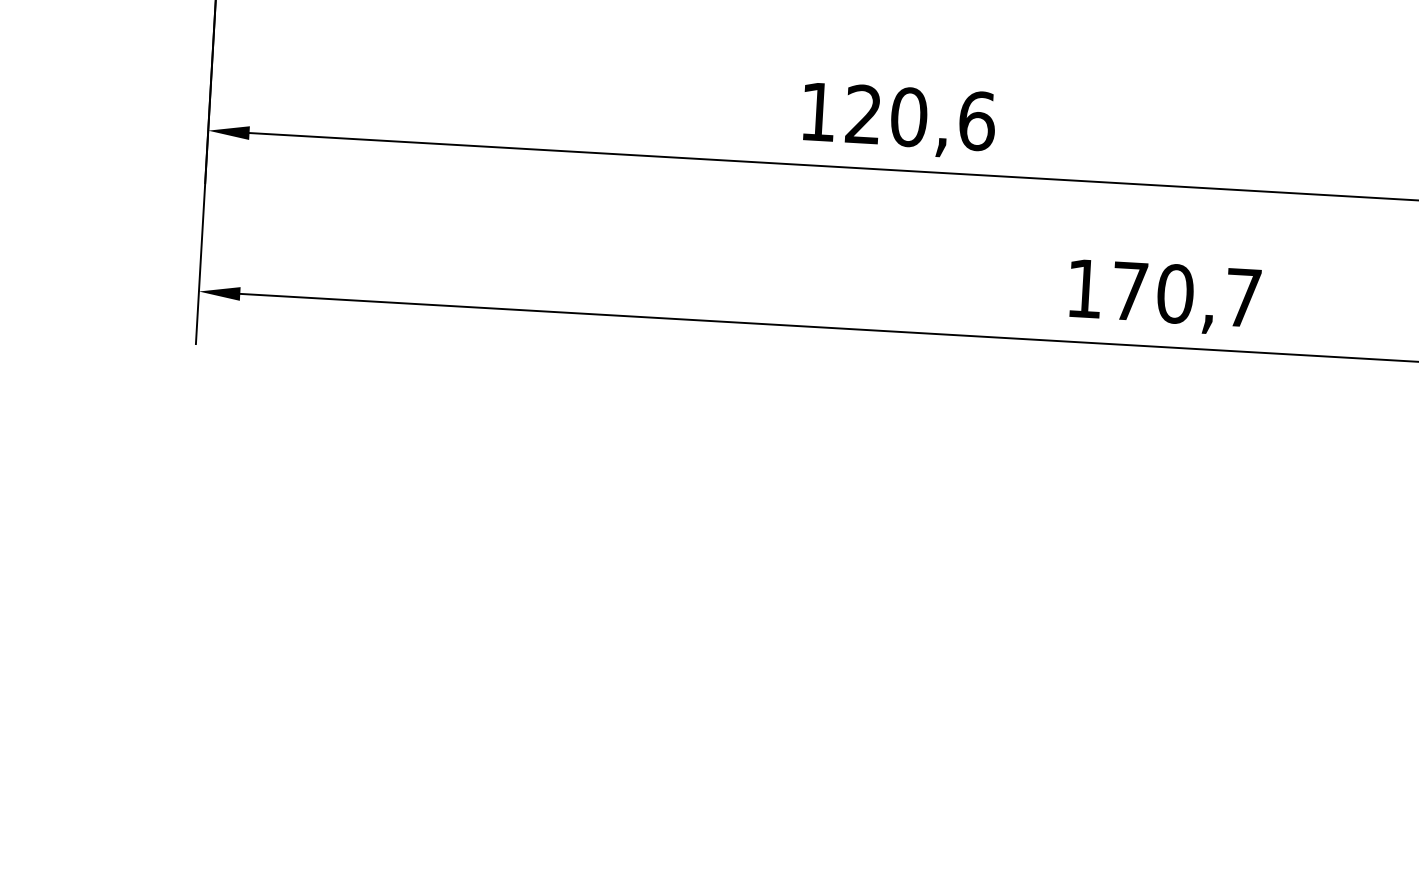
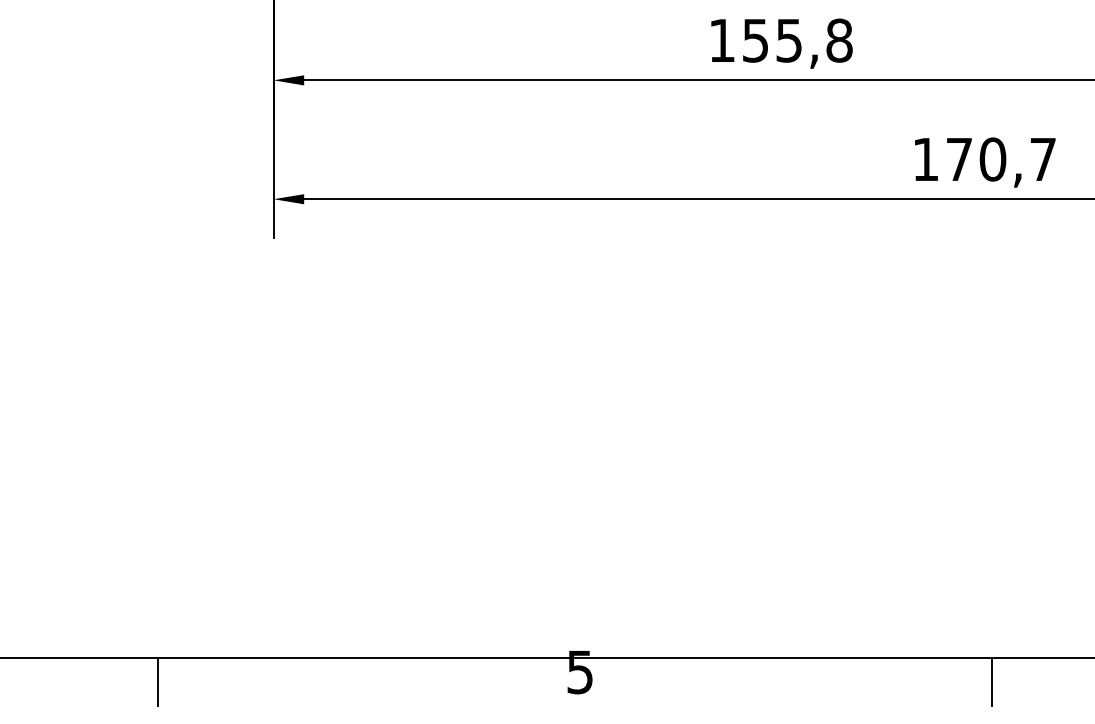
text: (921, 117) -> (798, 40), 120,6 -> 155,8

